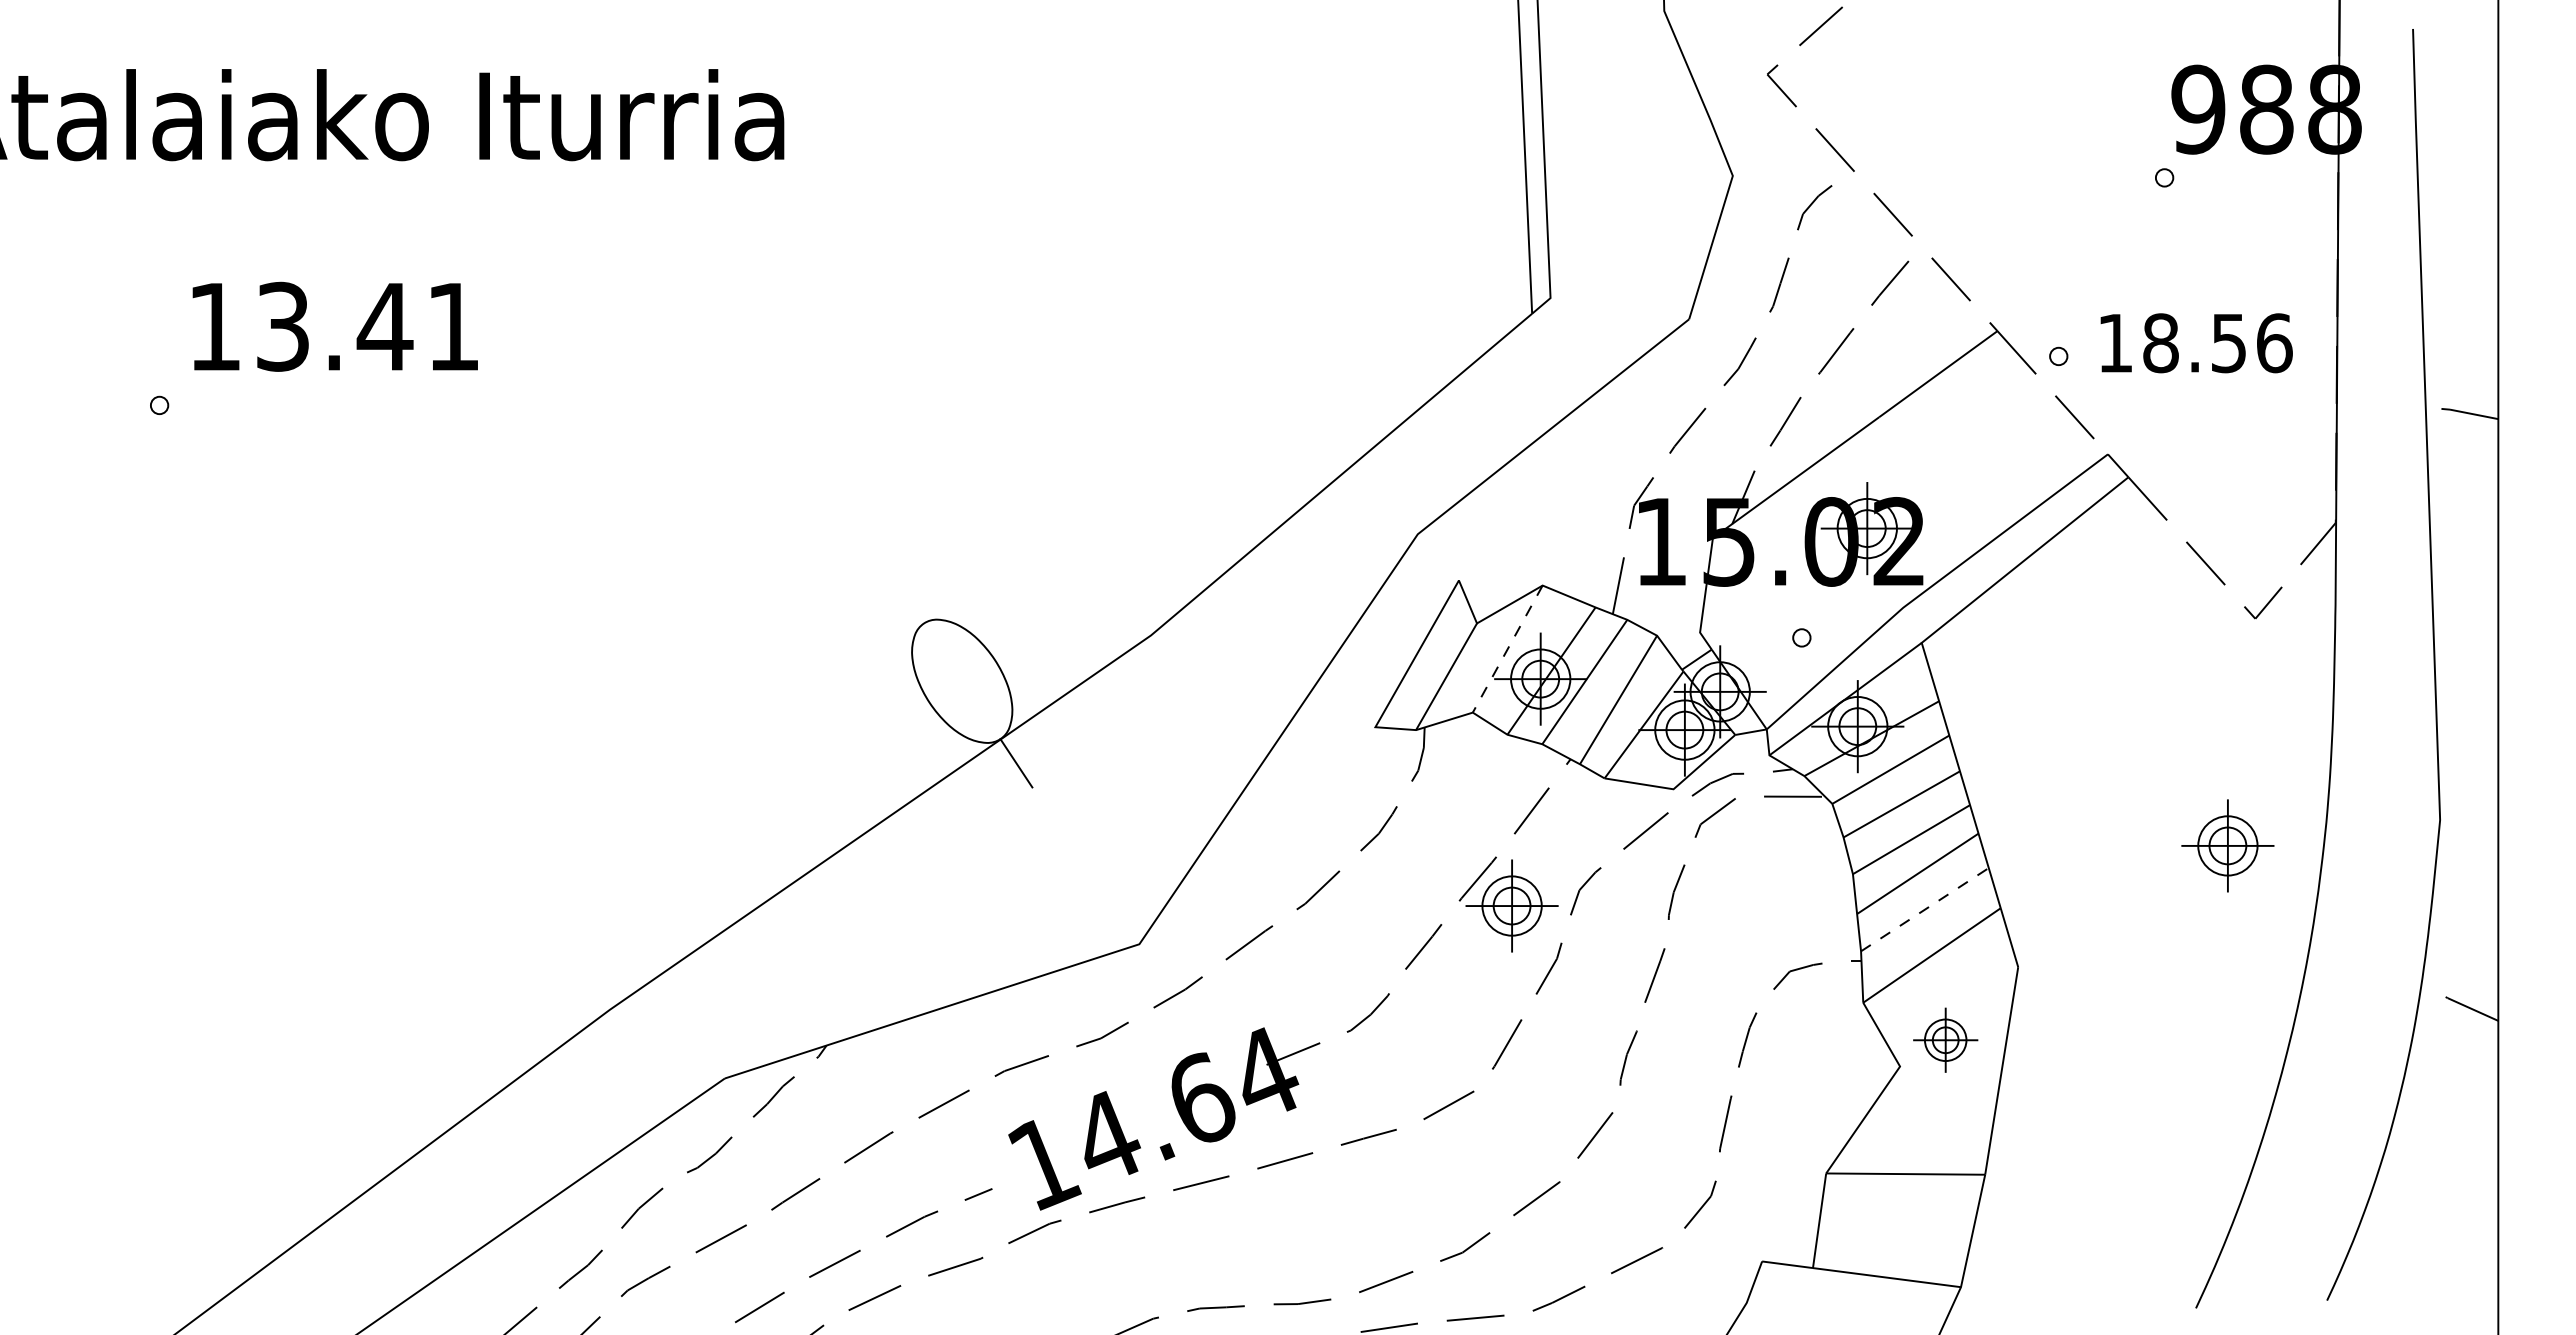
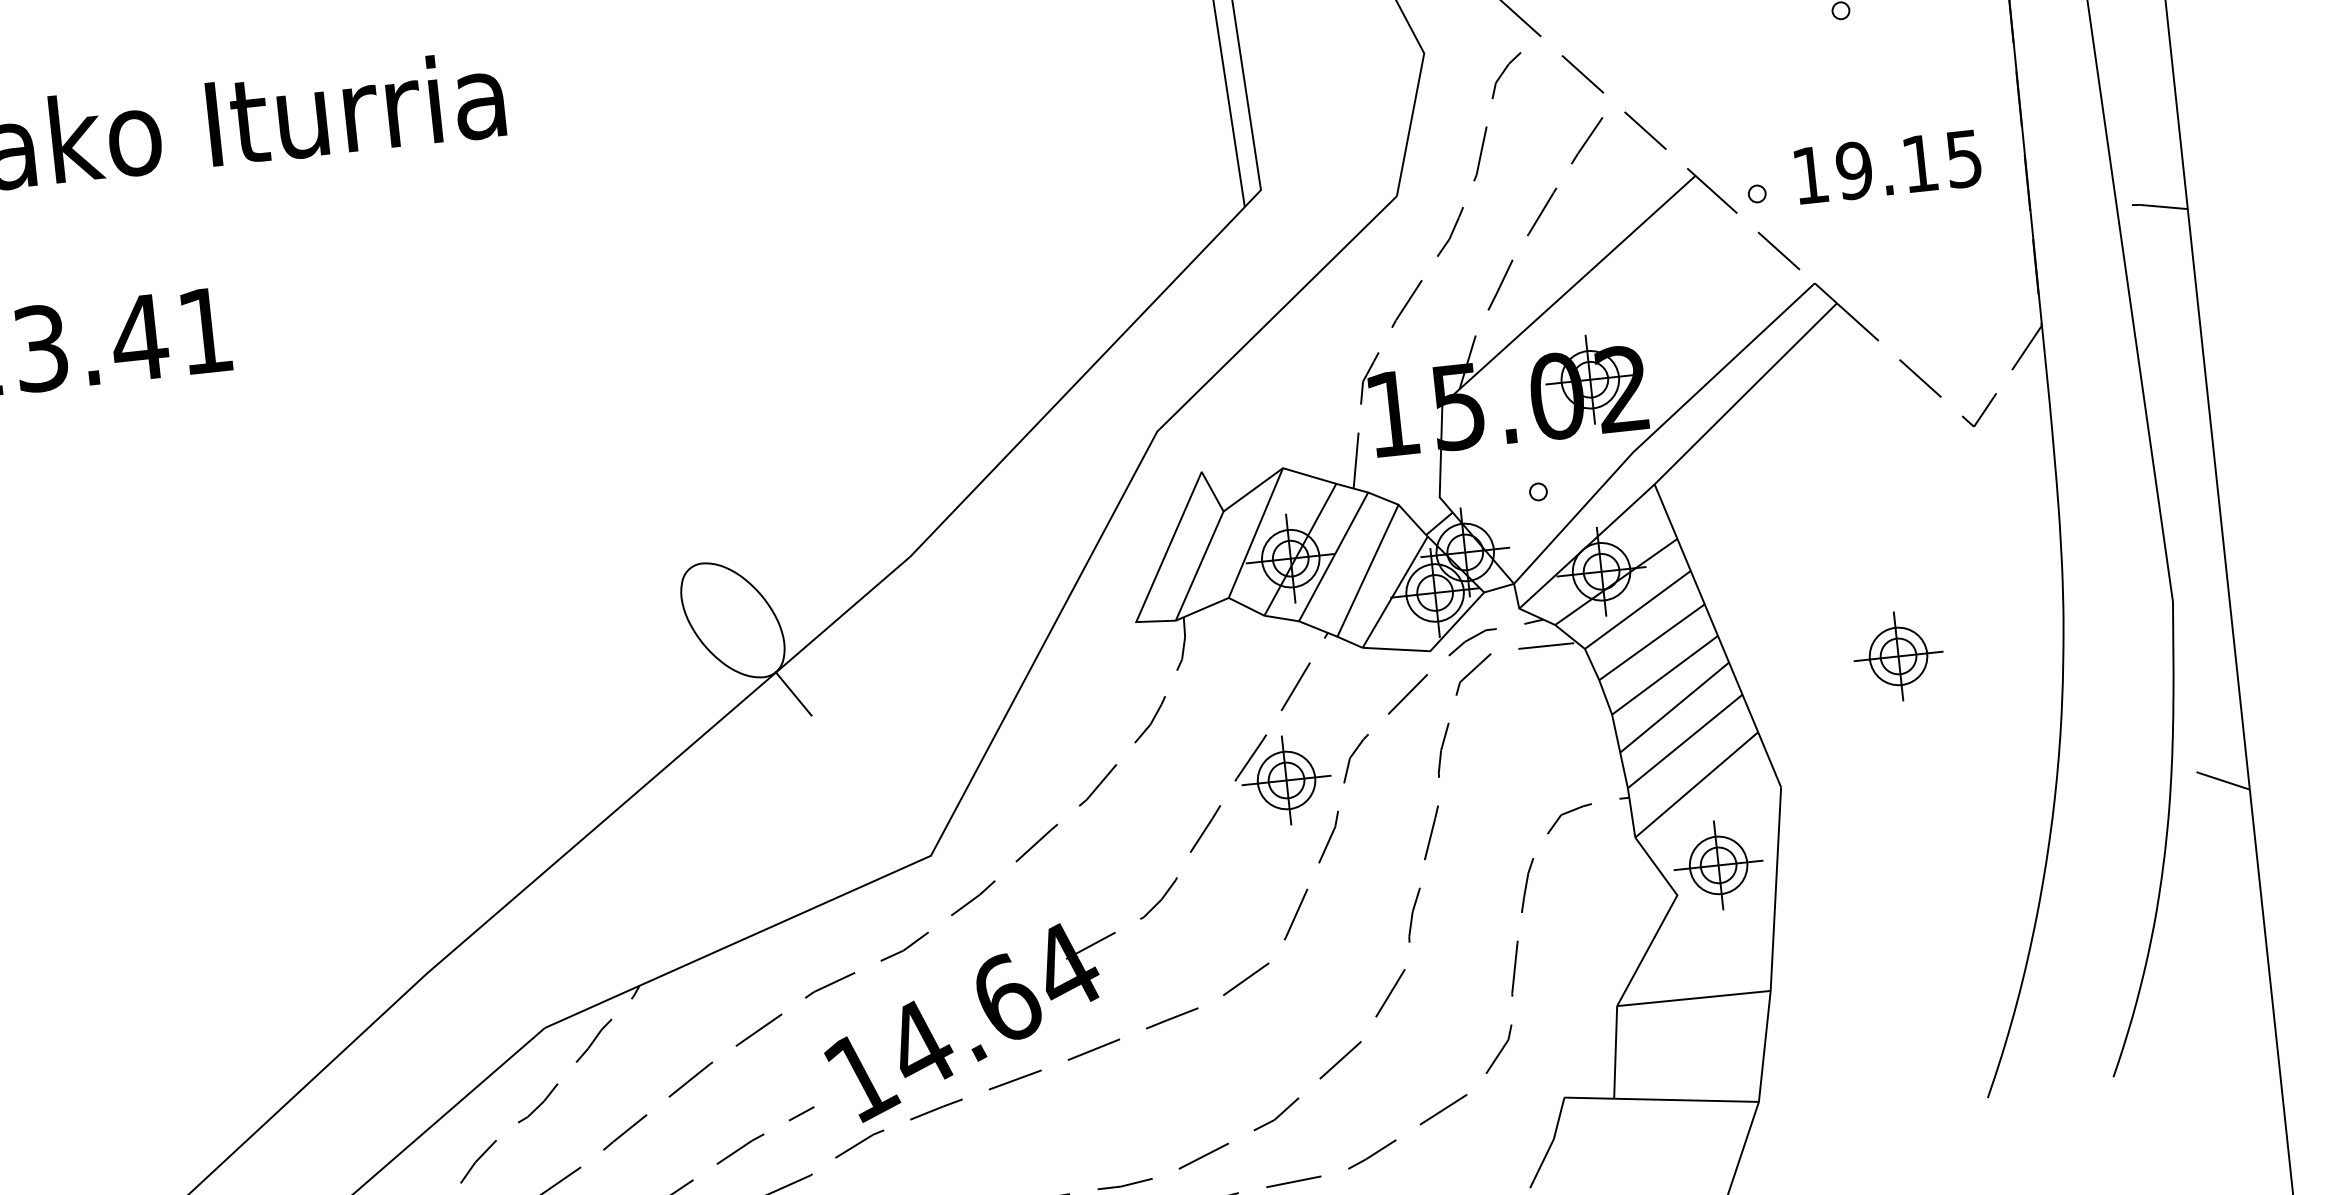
text: (2217, 343) -> (1909, 165), 18.56 -> 19.15
line: (1507, 649) -> (1255, 533), dashed -> solid
part: (2227, 845) -> (1898, 656), moved
line: (1925, 909) -> (1685, 741), dashed -> solid
part: (1945, 1039) -> (1718, 864), size x1.43

